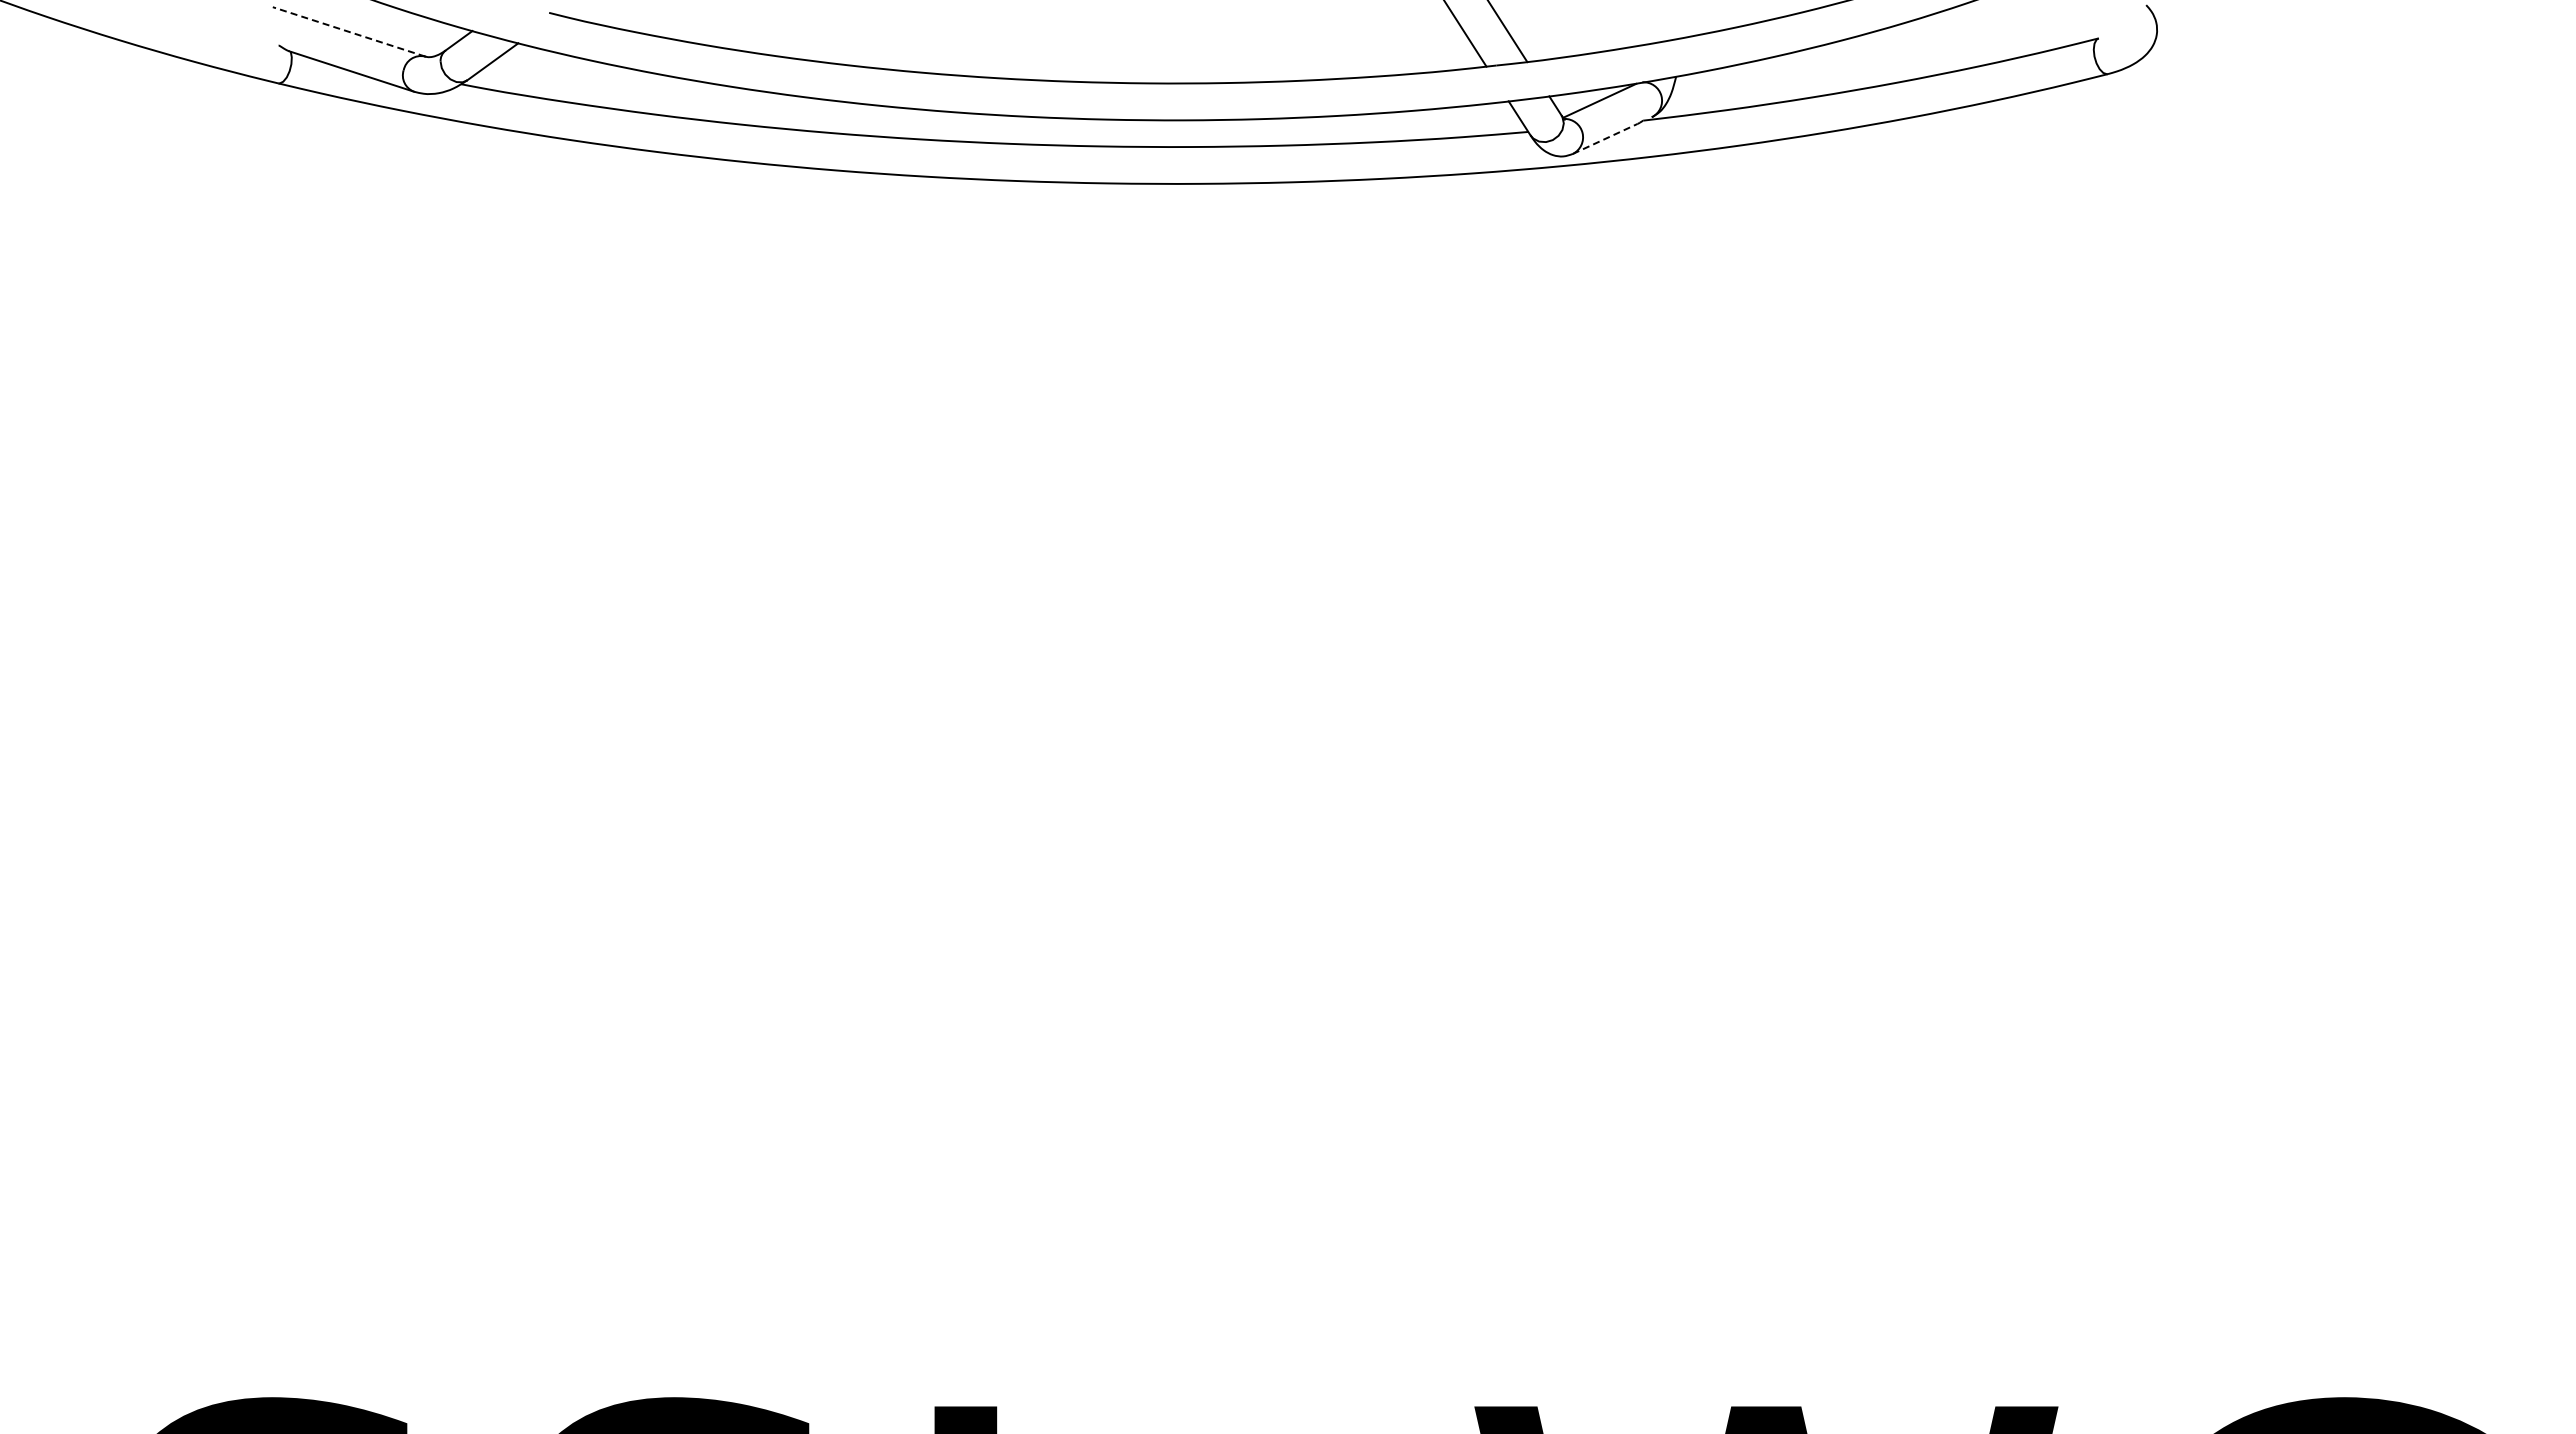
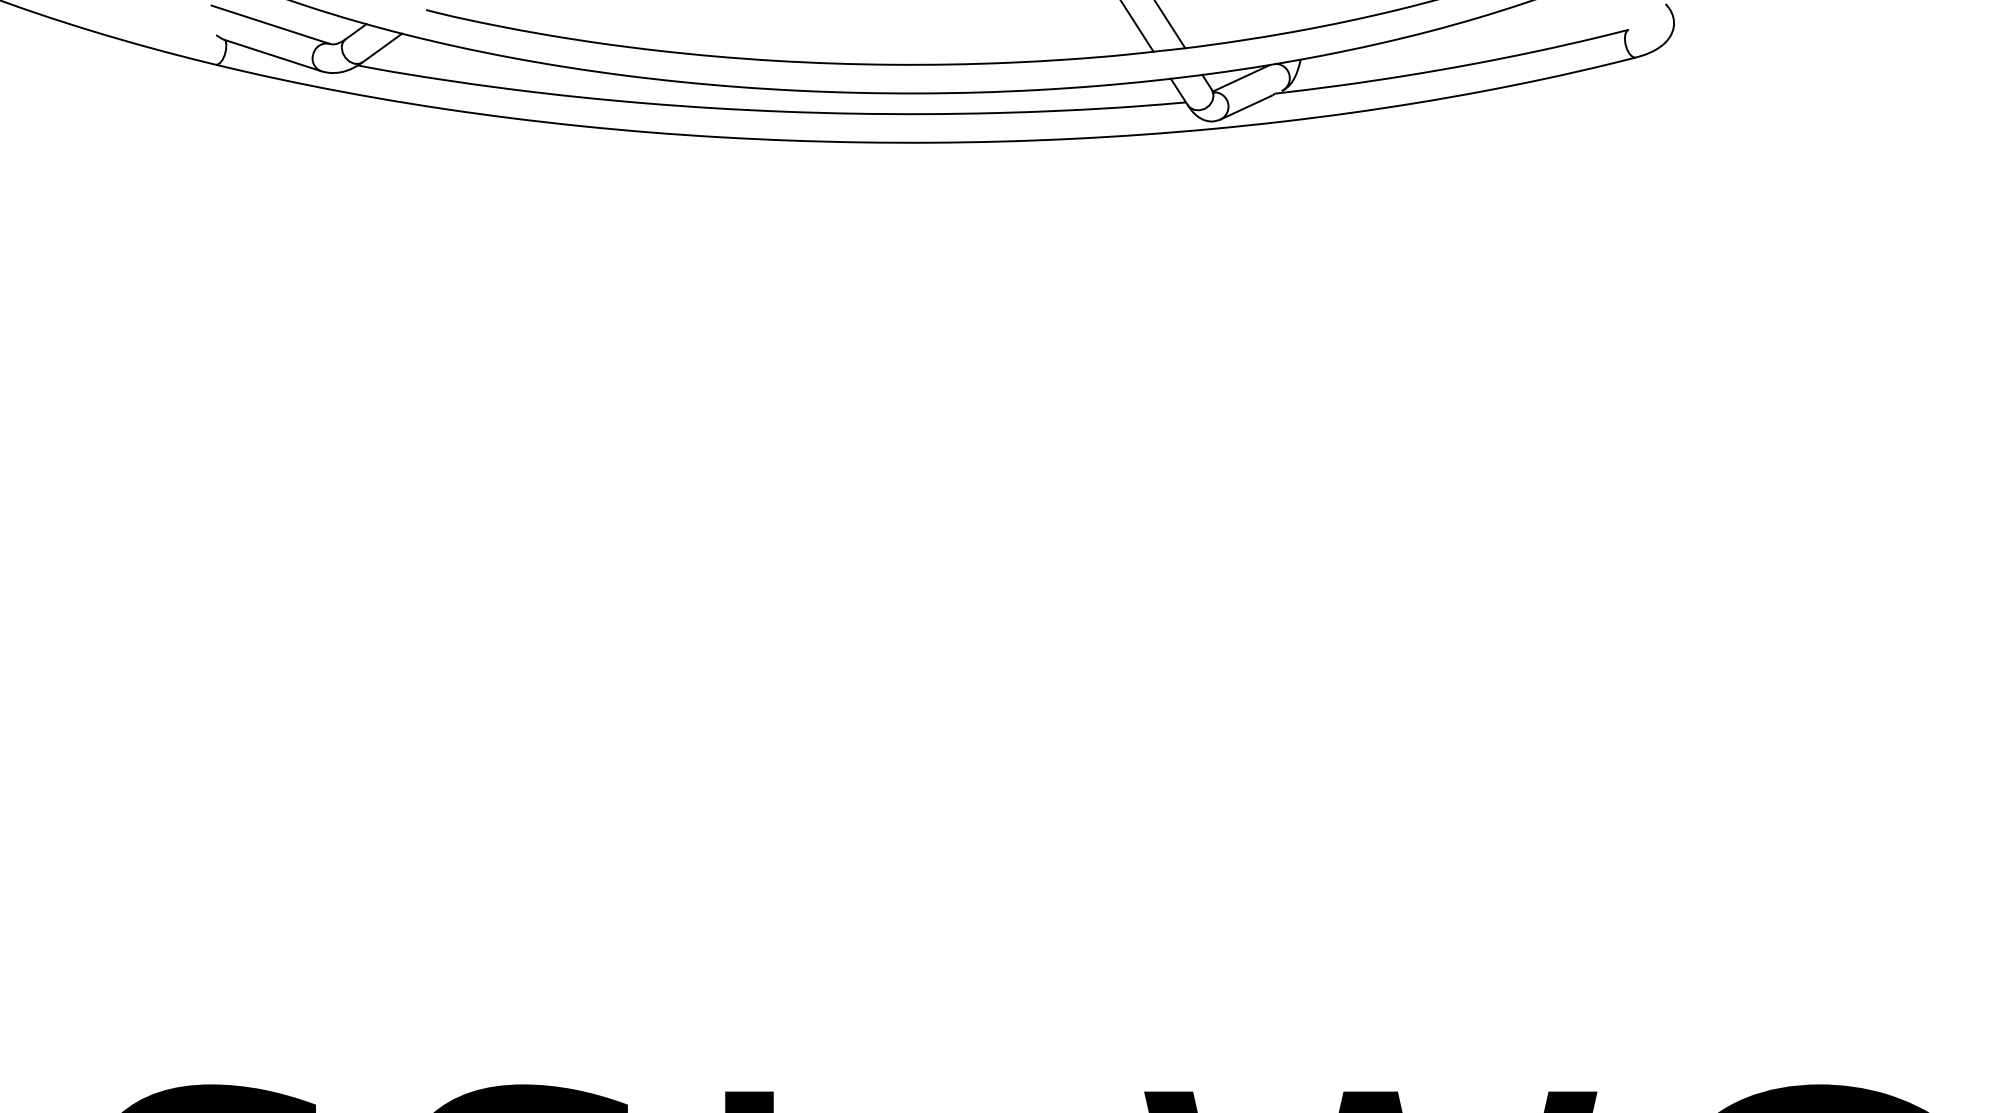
line: (348, 31) -> (270, 24), dashed -> solid
line: (1605, 138) -> (1245, 107), dashed -> solid

